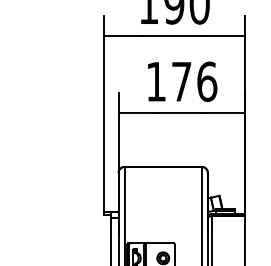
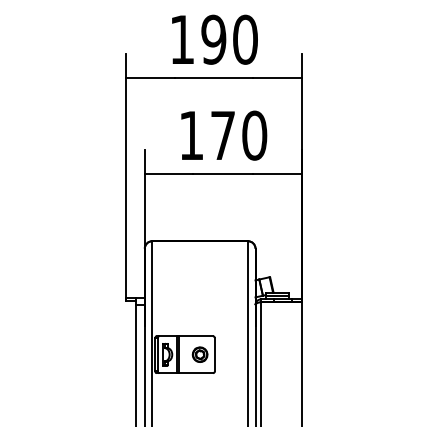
text: (207, 81) -> (254, 135), 176 -> 170

